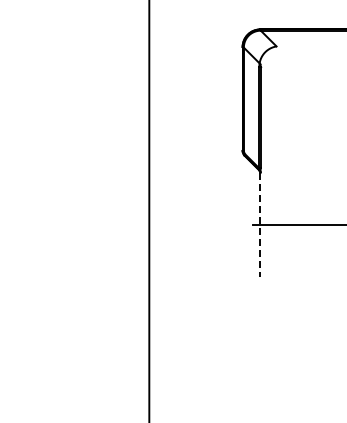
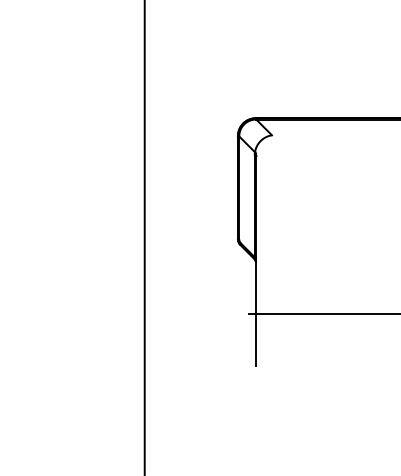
line: (260, 225) -> (255, 314), dashed -> solid

